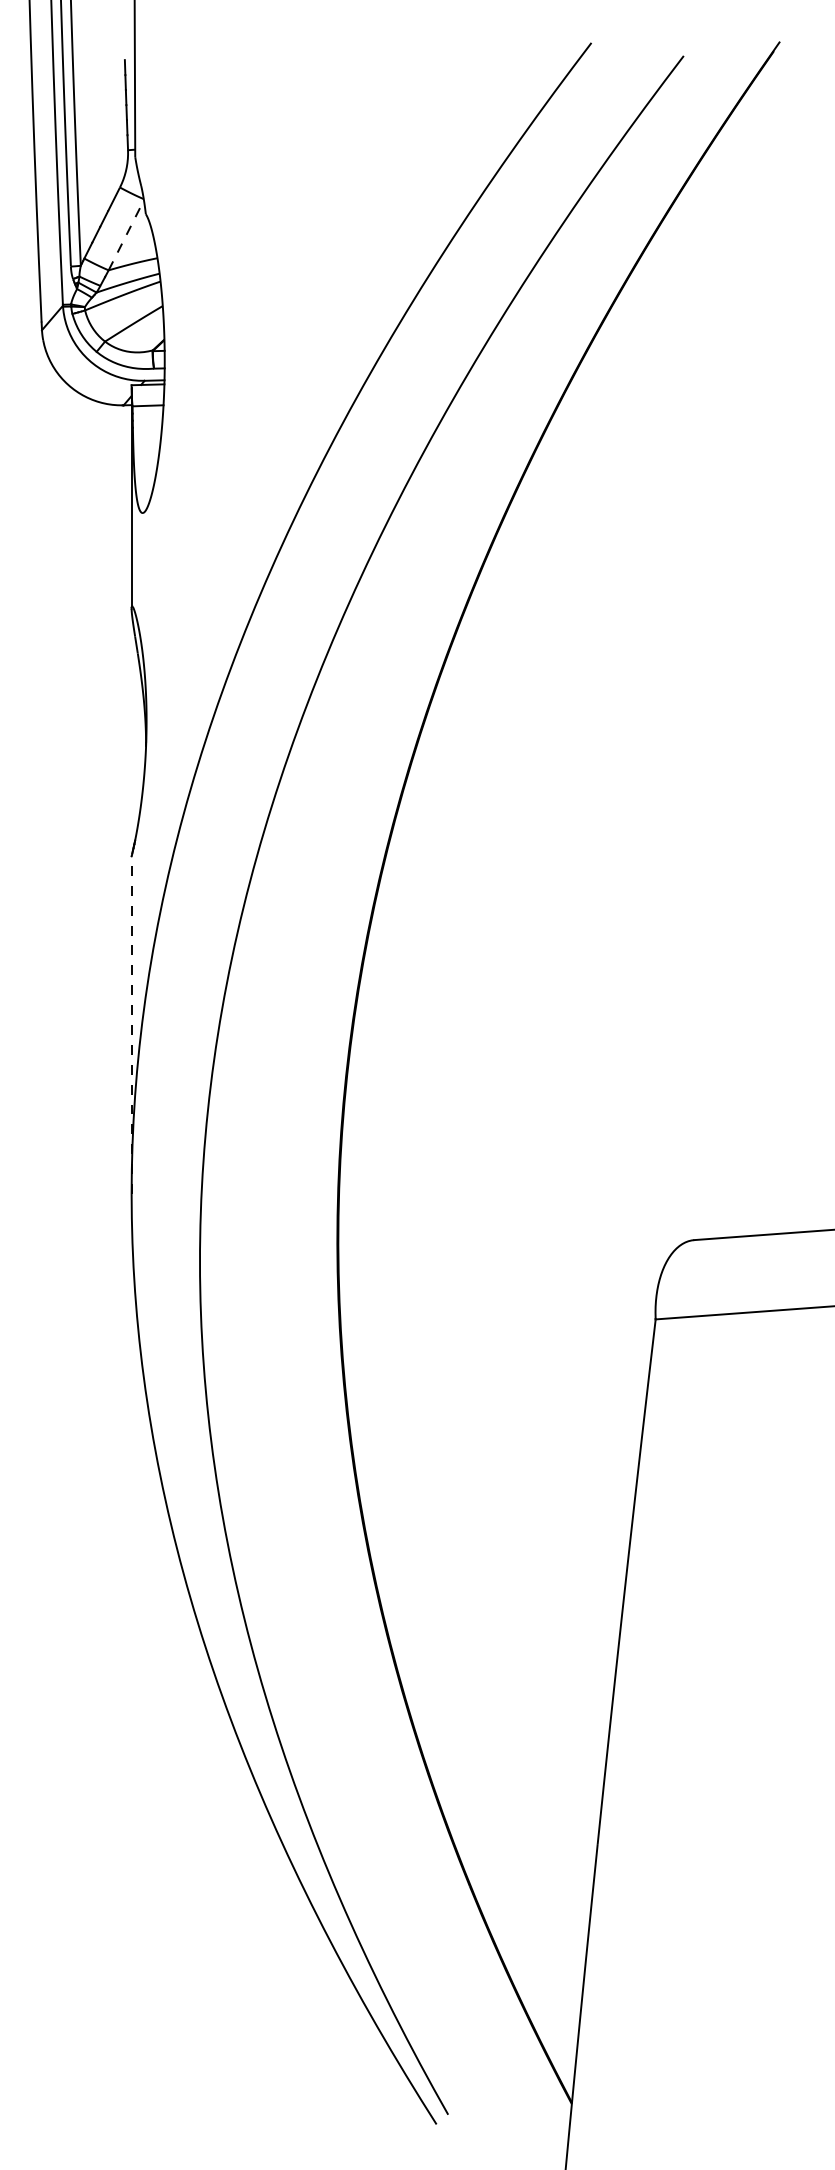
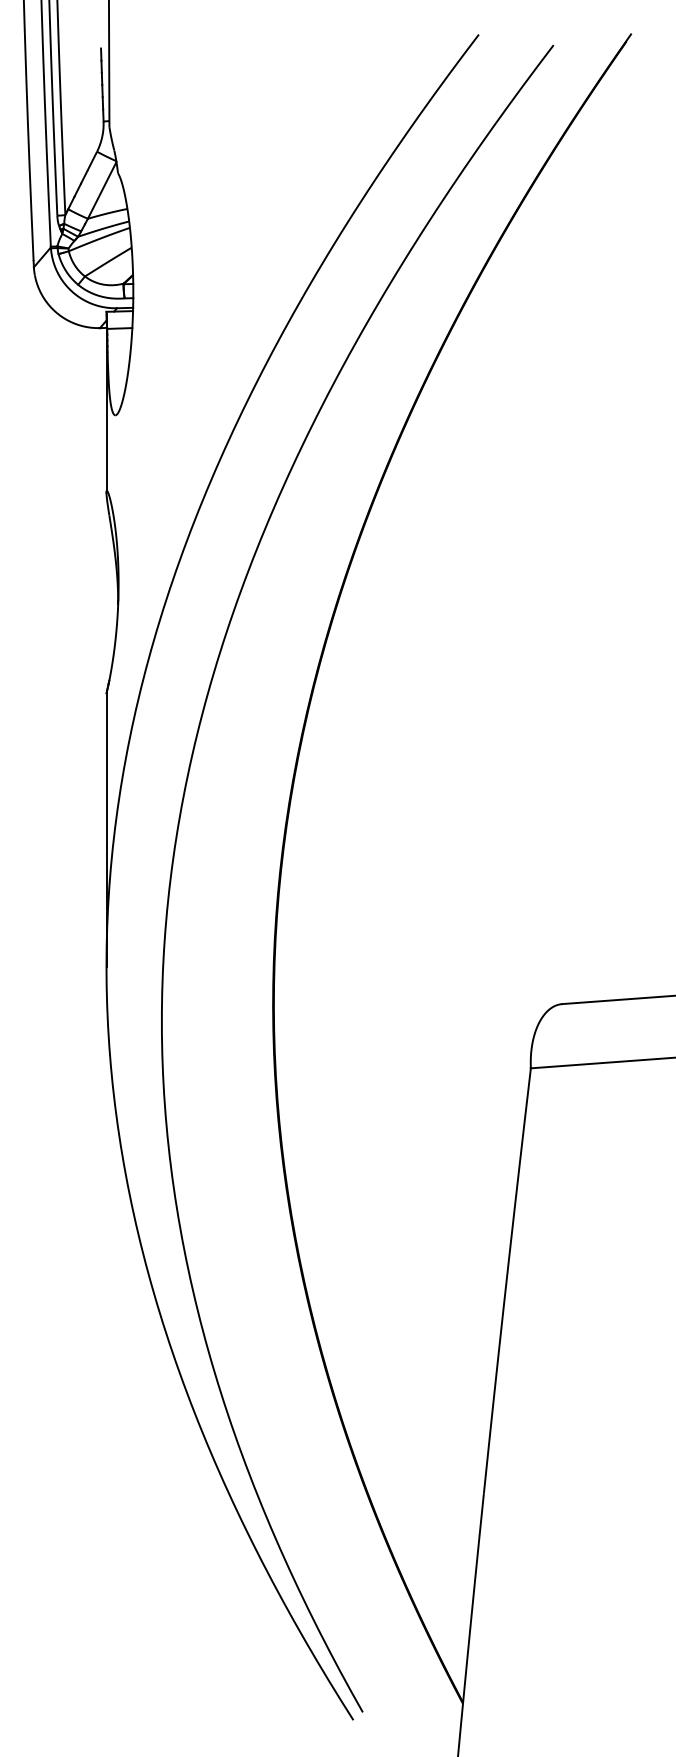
line: (126, 234) -> (102, 189), dashed -> solid
line: (131, 1025) -> (106, 830), dashed -> solid

